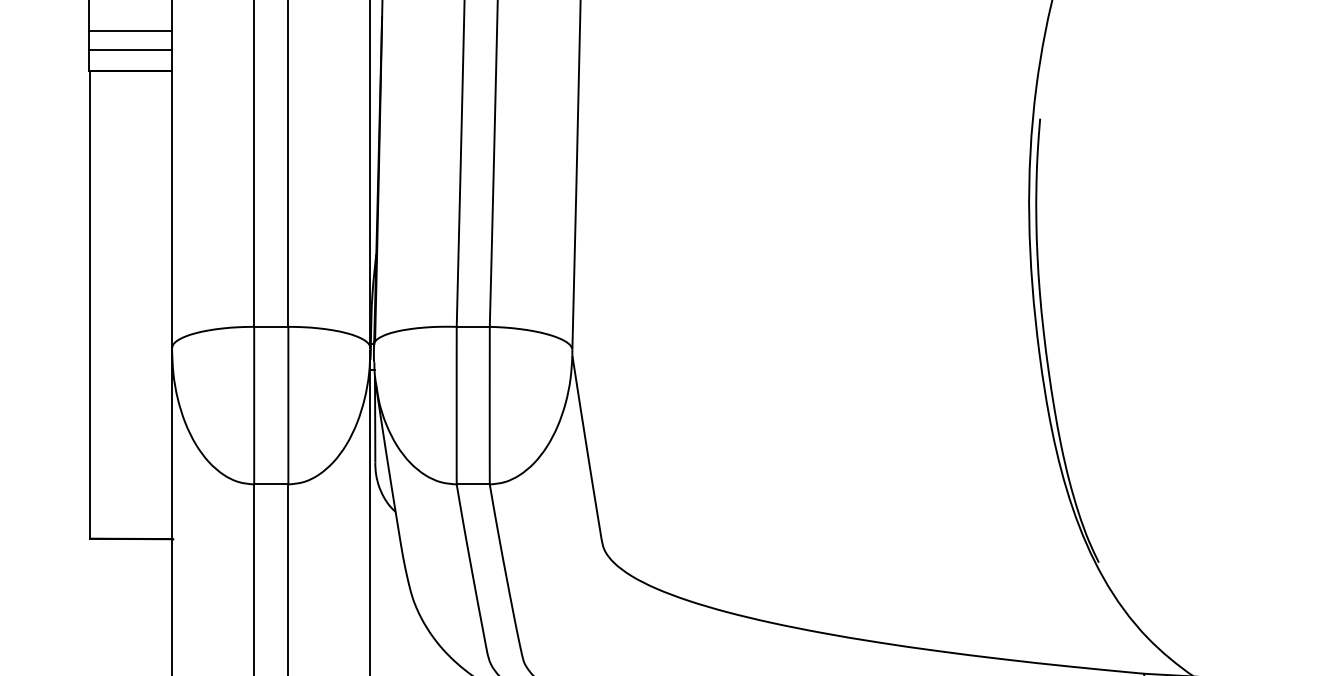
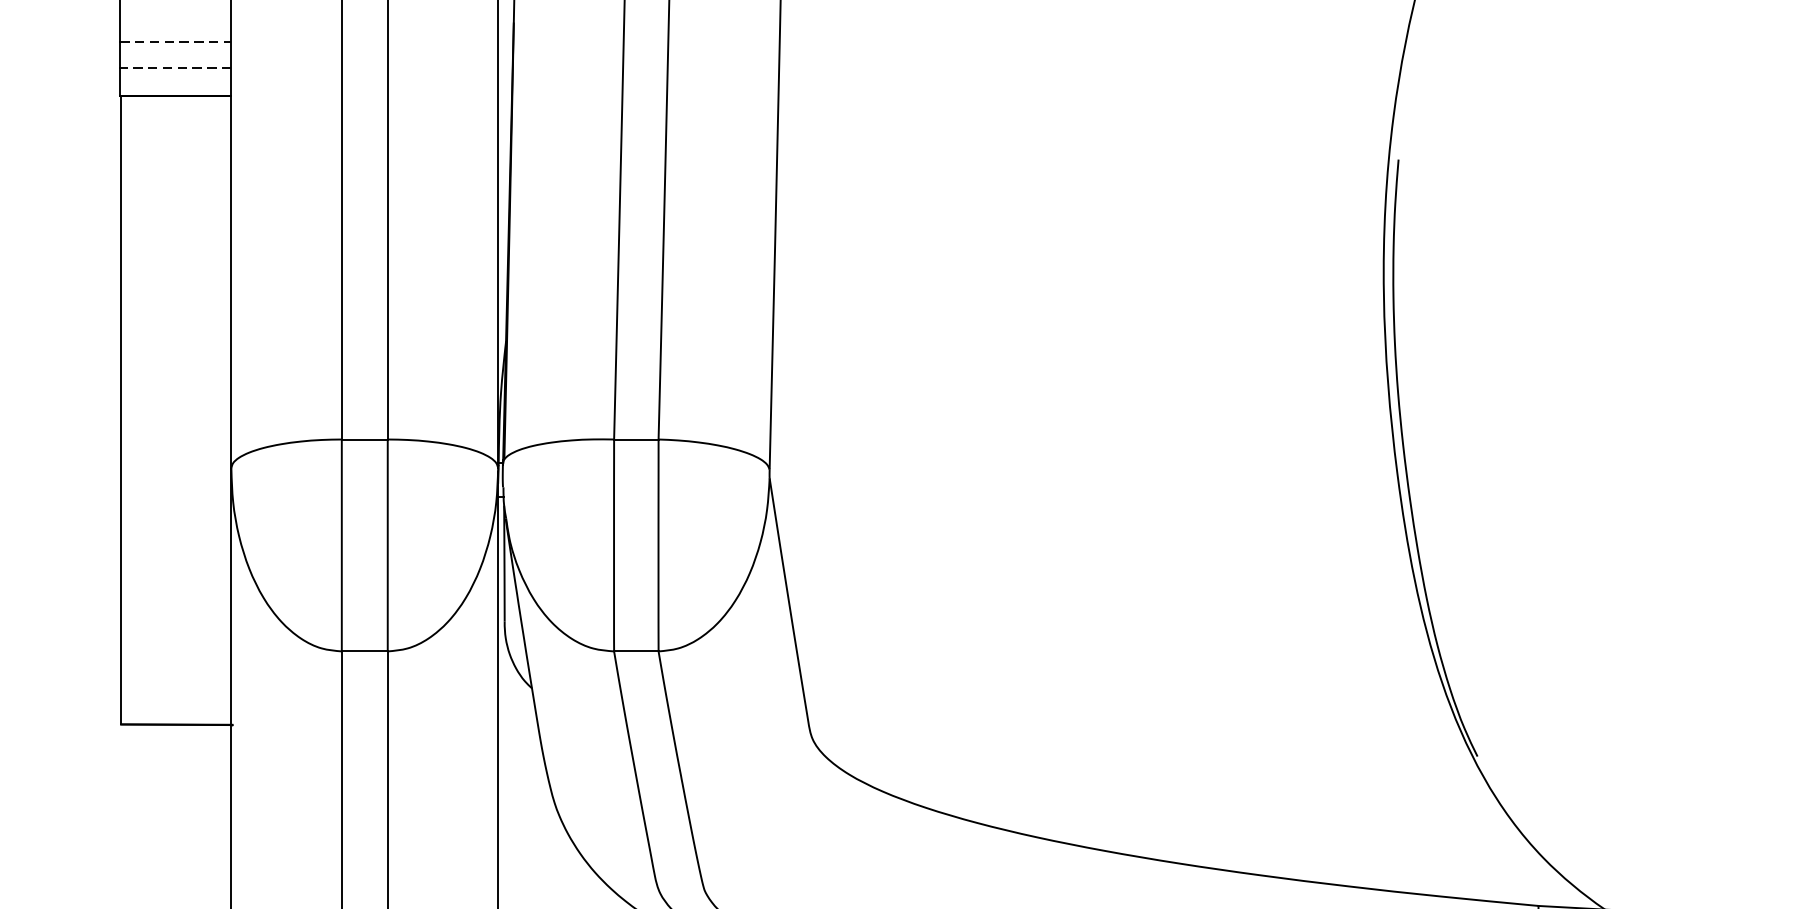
line: (131, 31) -> (176, 42), solid -> dashed
line: (130, 50) -> (175, 67), solid -> dashed

